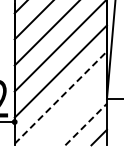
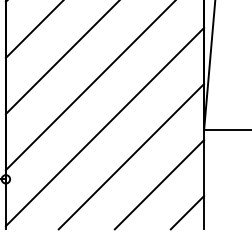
line: (61, 97) -> (106, 126), dashed -> solid
line: (72, 111) -> (130, 156), added
line: (86, 124) -> (160, 184), dashed -> solid

